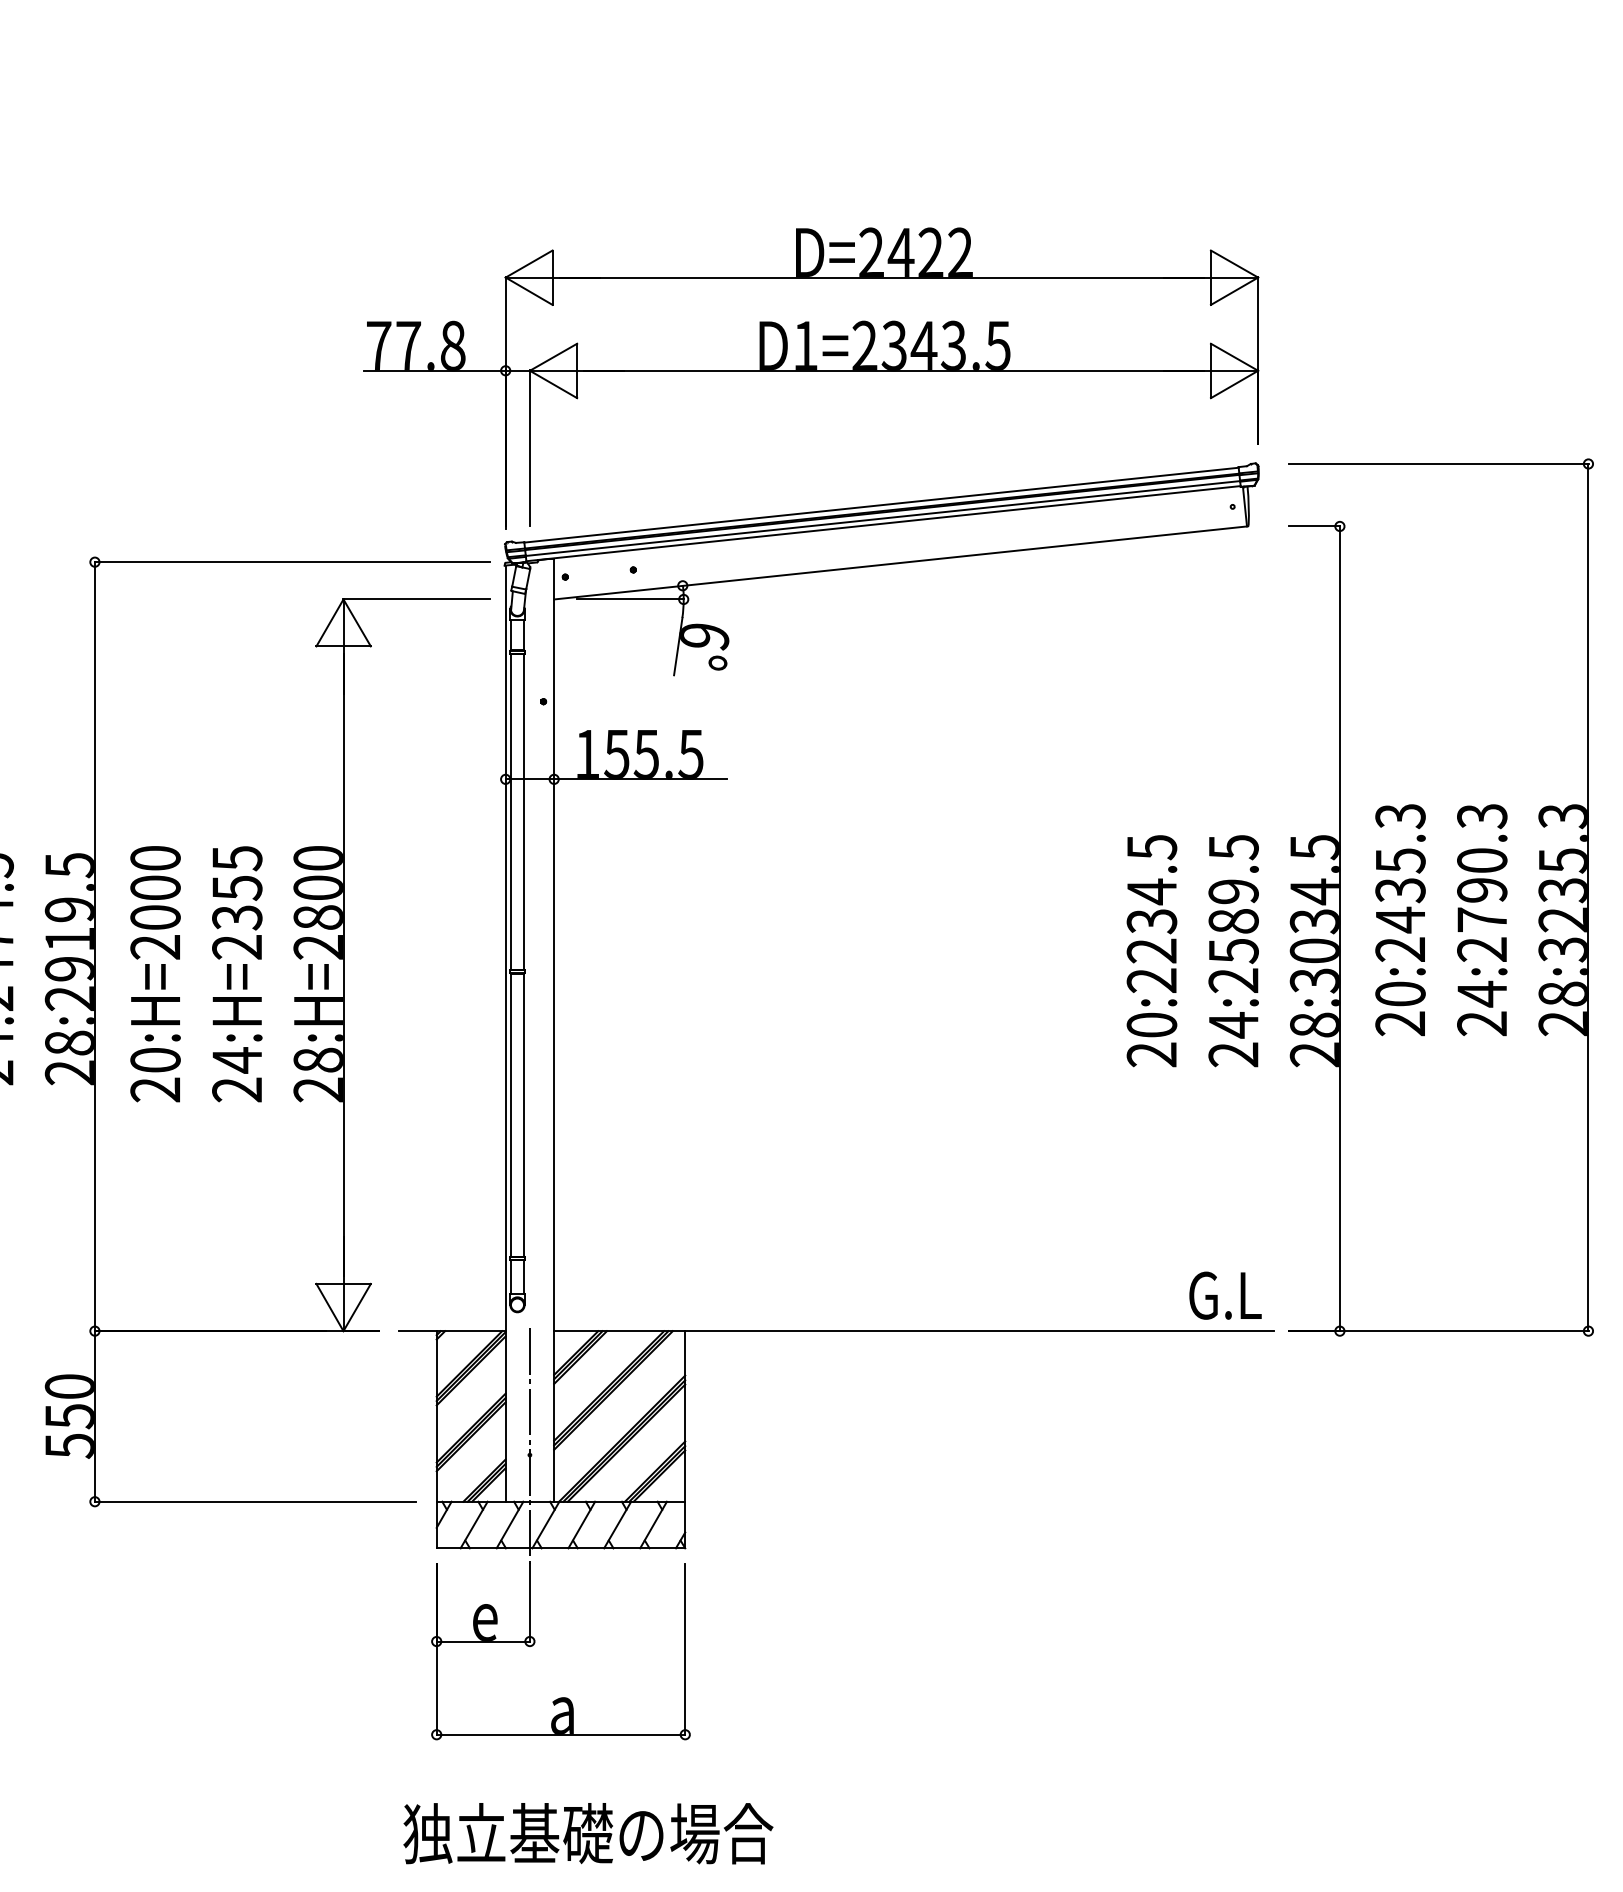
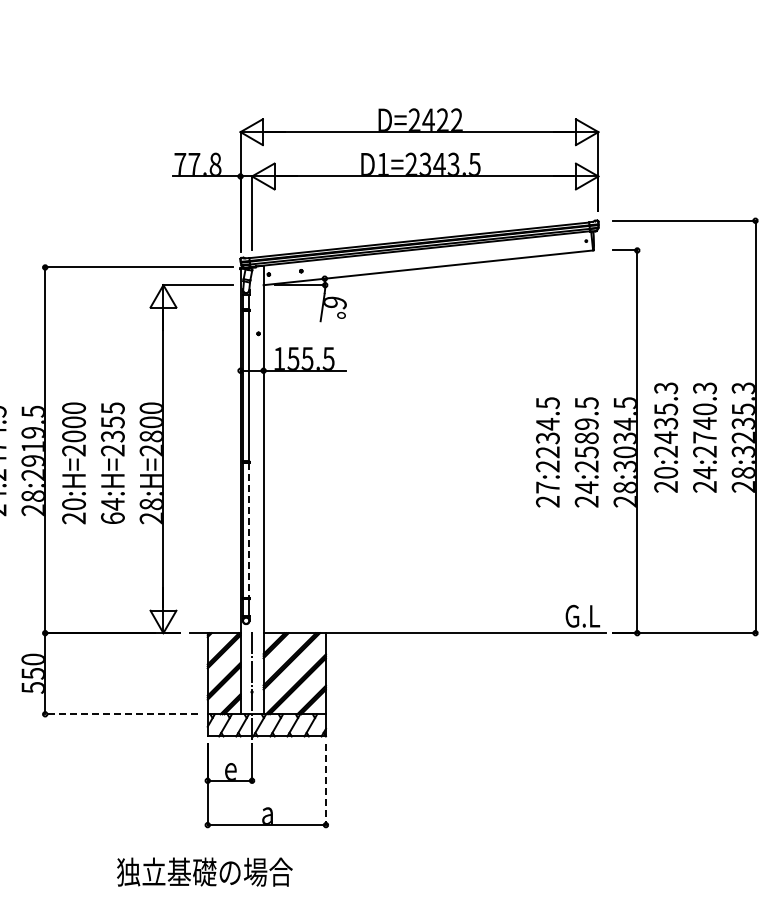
text: (1481, 890) -> (704, 423), 24:2790.3 -> 24:2740.3
text: (1151, 1024) -> (547, 487), 20:2234.5 -> 27:2234.5
text: (236, 1090) -> (112, 518), 24:H=2355 -> 64:H=2355
line: (524, 1115) -> (249, 530), solid -> dashed
line: (255, 1502) -> (121, 714), solid -> dashed
line: (684, 1649) -> (325, 784), solid -> dashed
text: (587, 1832) -> (204, 871), moved

